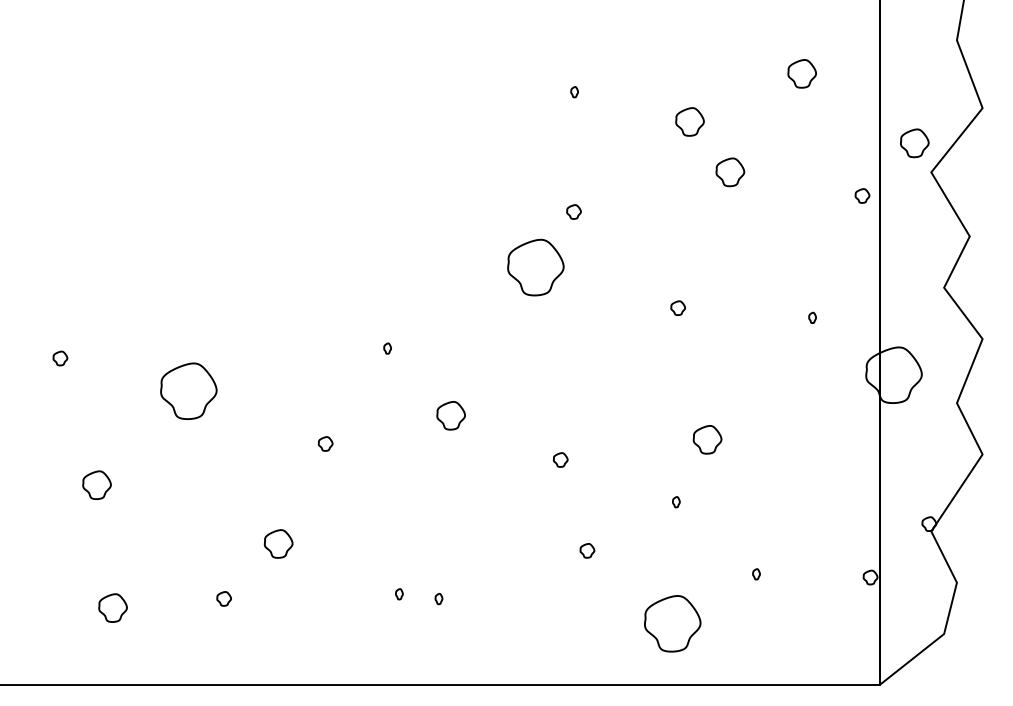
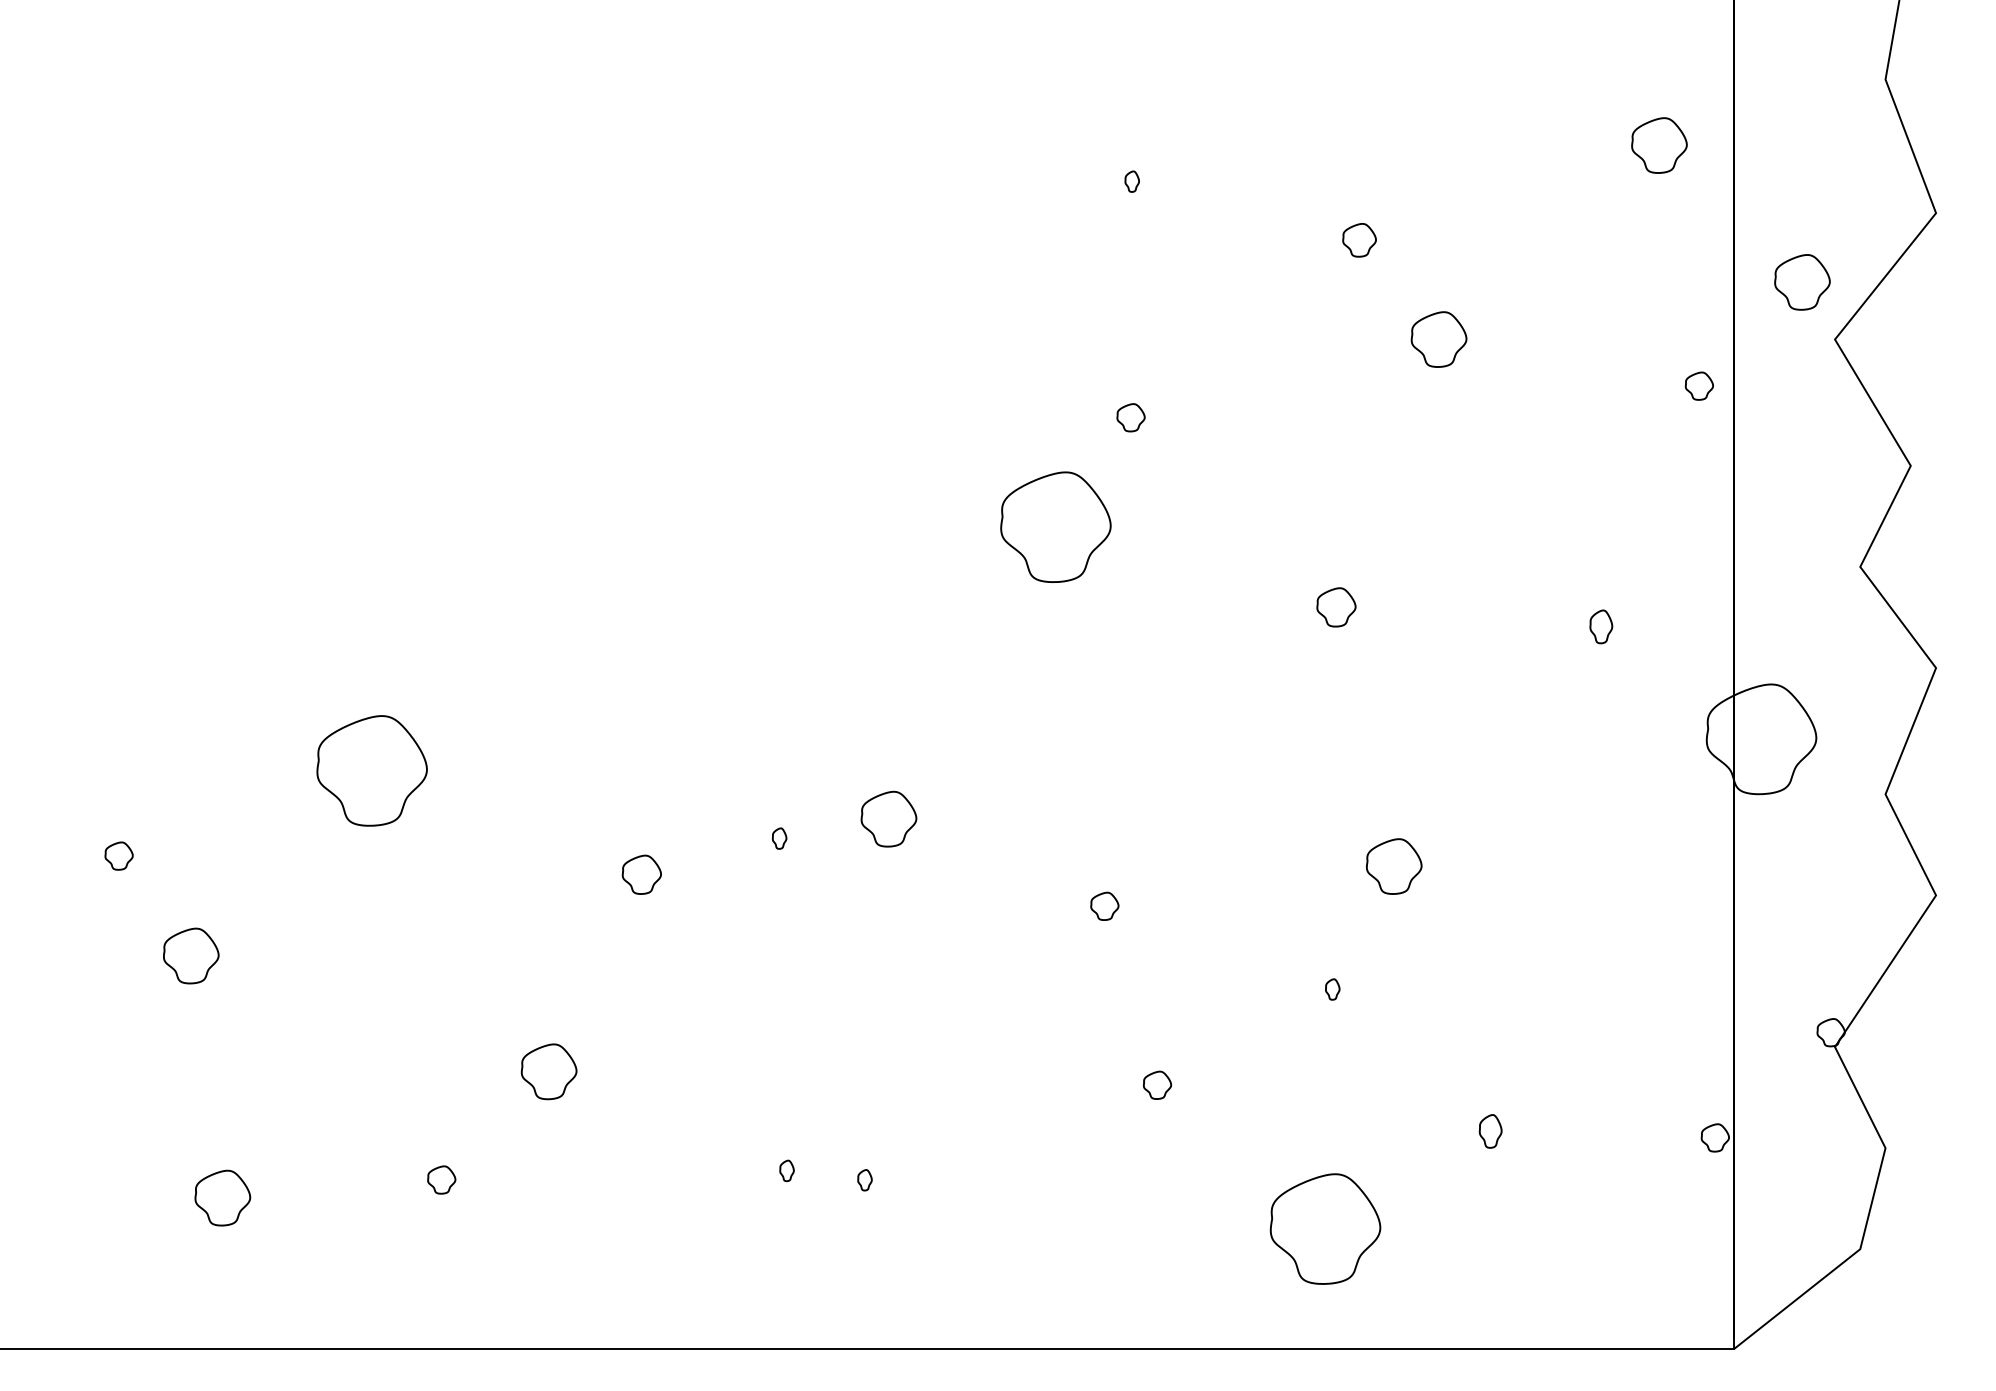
part: (801, 73) -> (1658, 144), moved
part: (689, 121) -> (1358, 239), size x0.6
part: (677, 307) -> (1334, 605), size x1.4
part: (812, 317) -> (1600, 625), size x1.6
part: (387, 348) -> (779, 838), moved
part: (60, 358) -> (119, 856), moved
part: (325, 443) -> (641, 873), size x1.4
part: (756, 574) -> (1490, 1131), size x1.6

